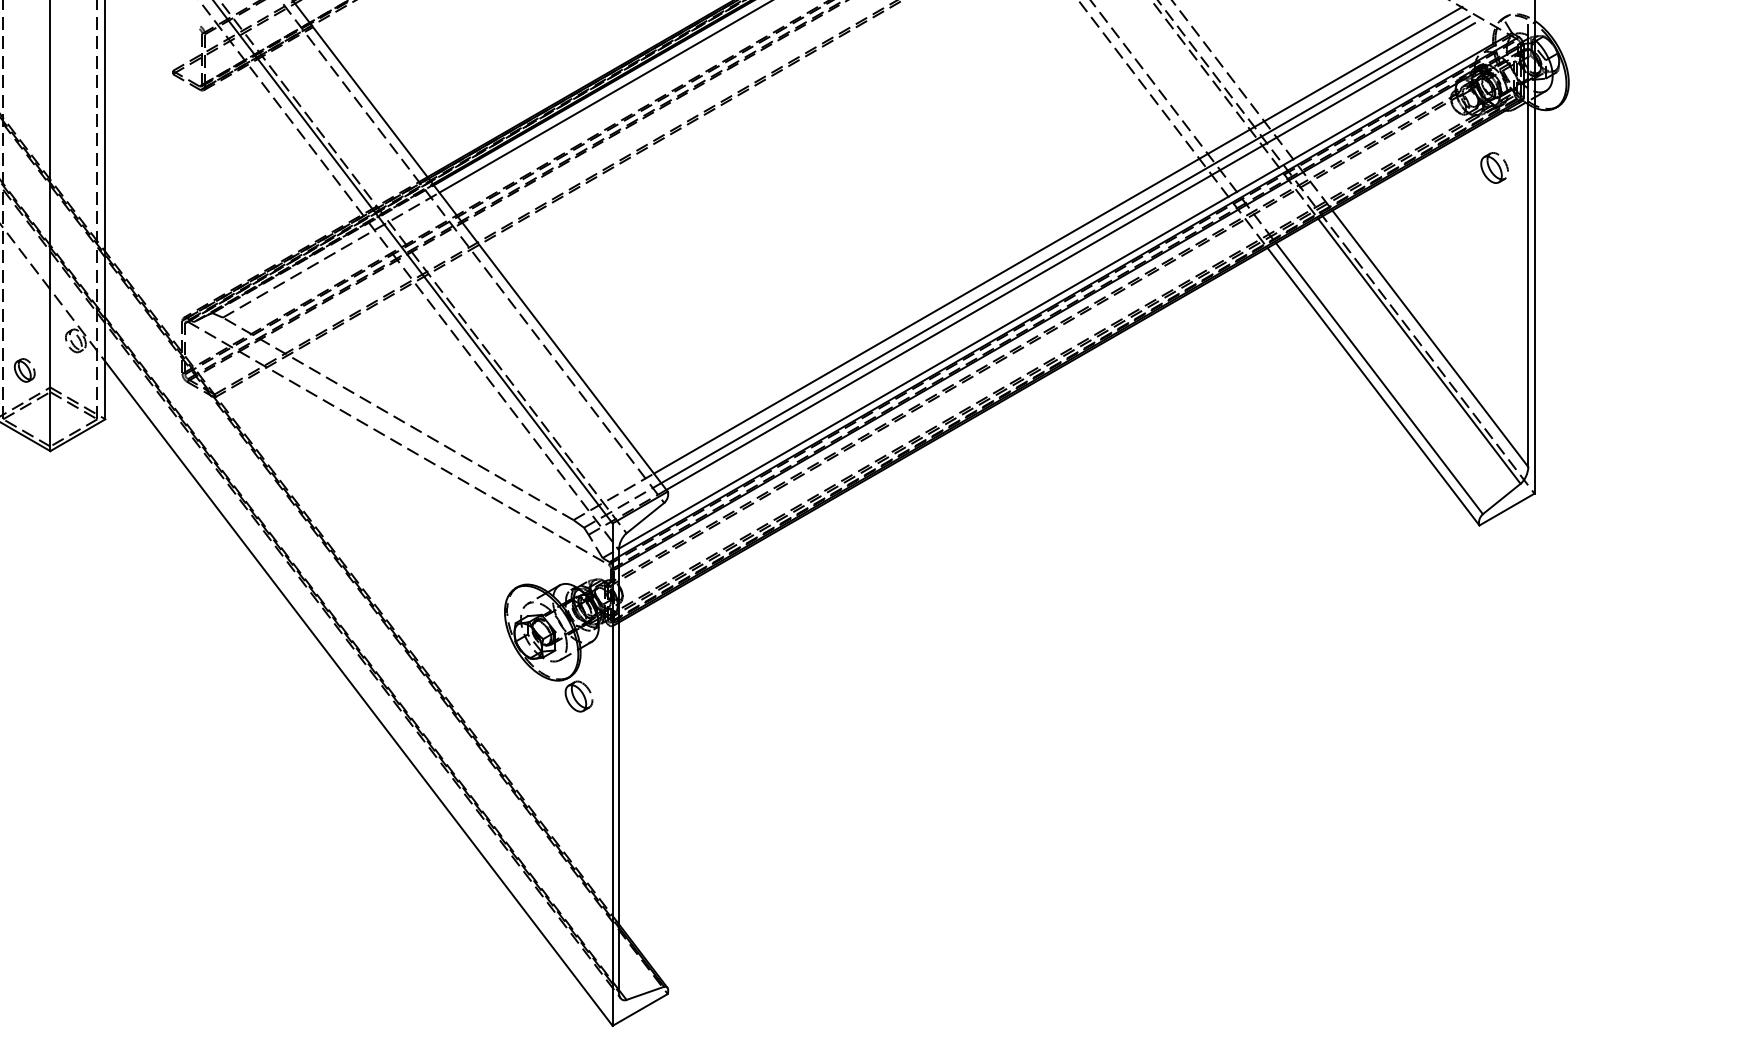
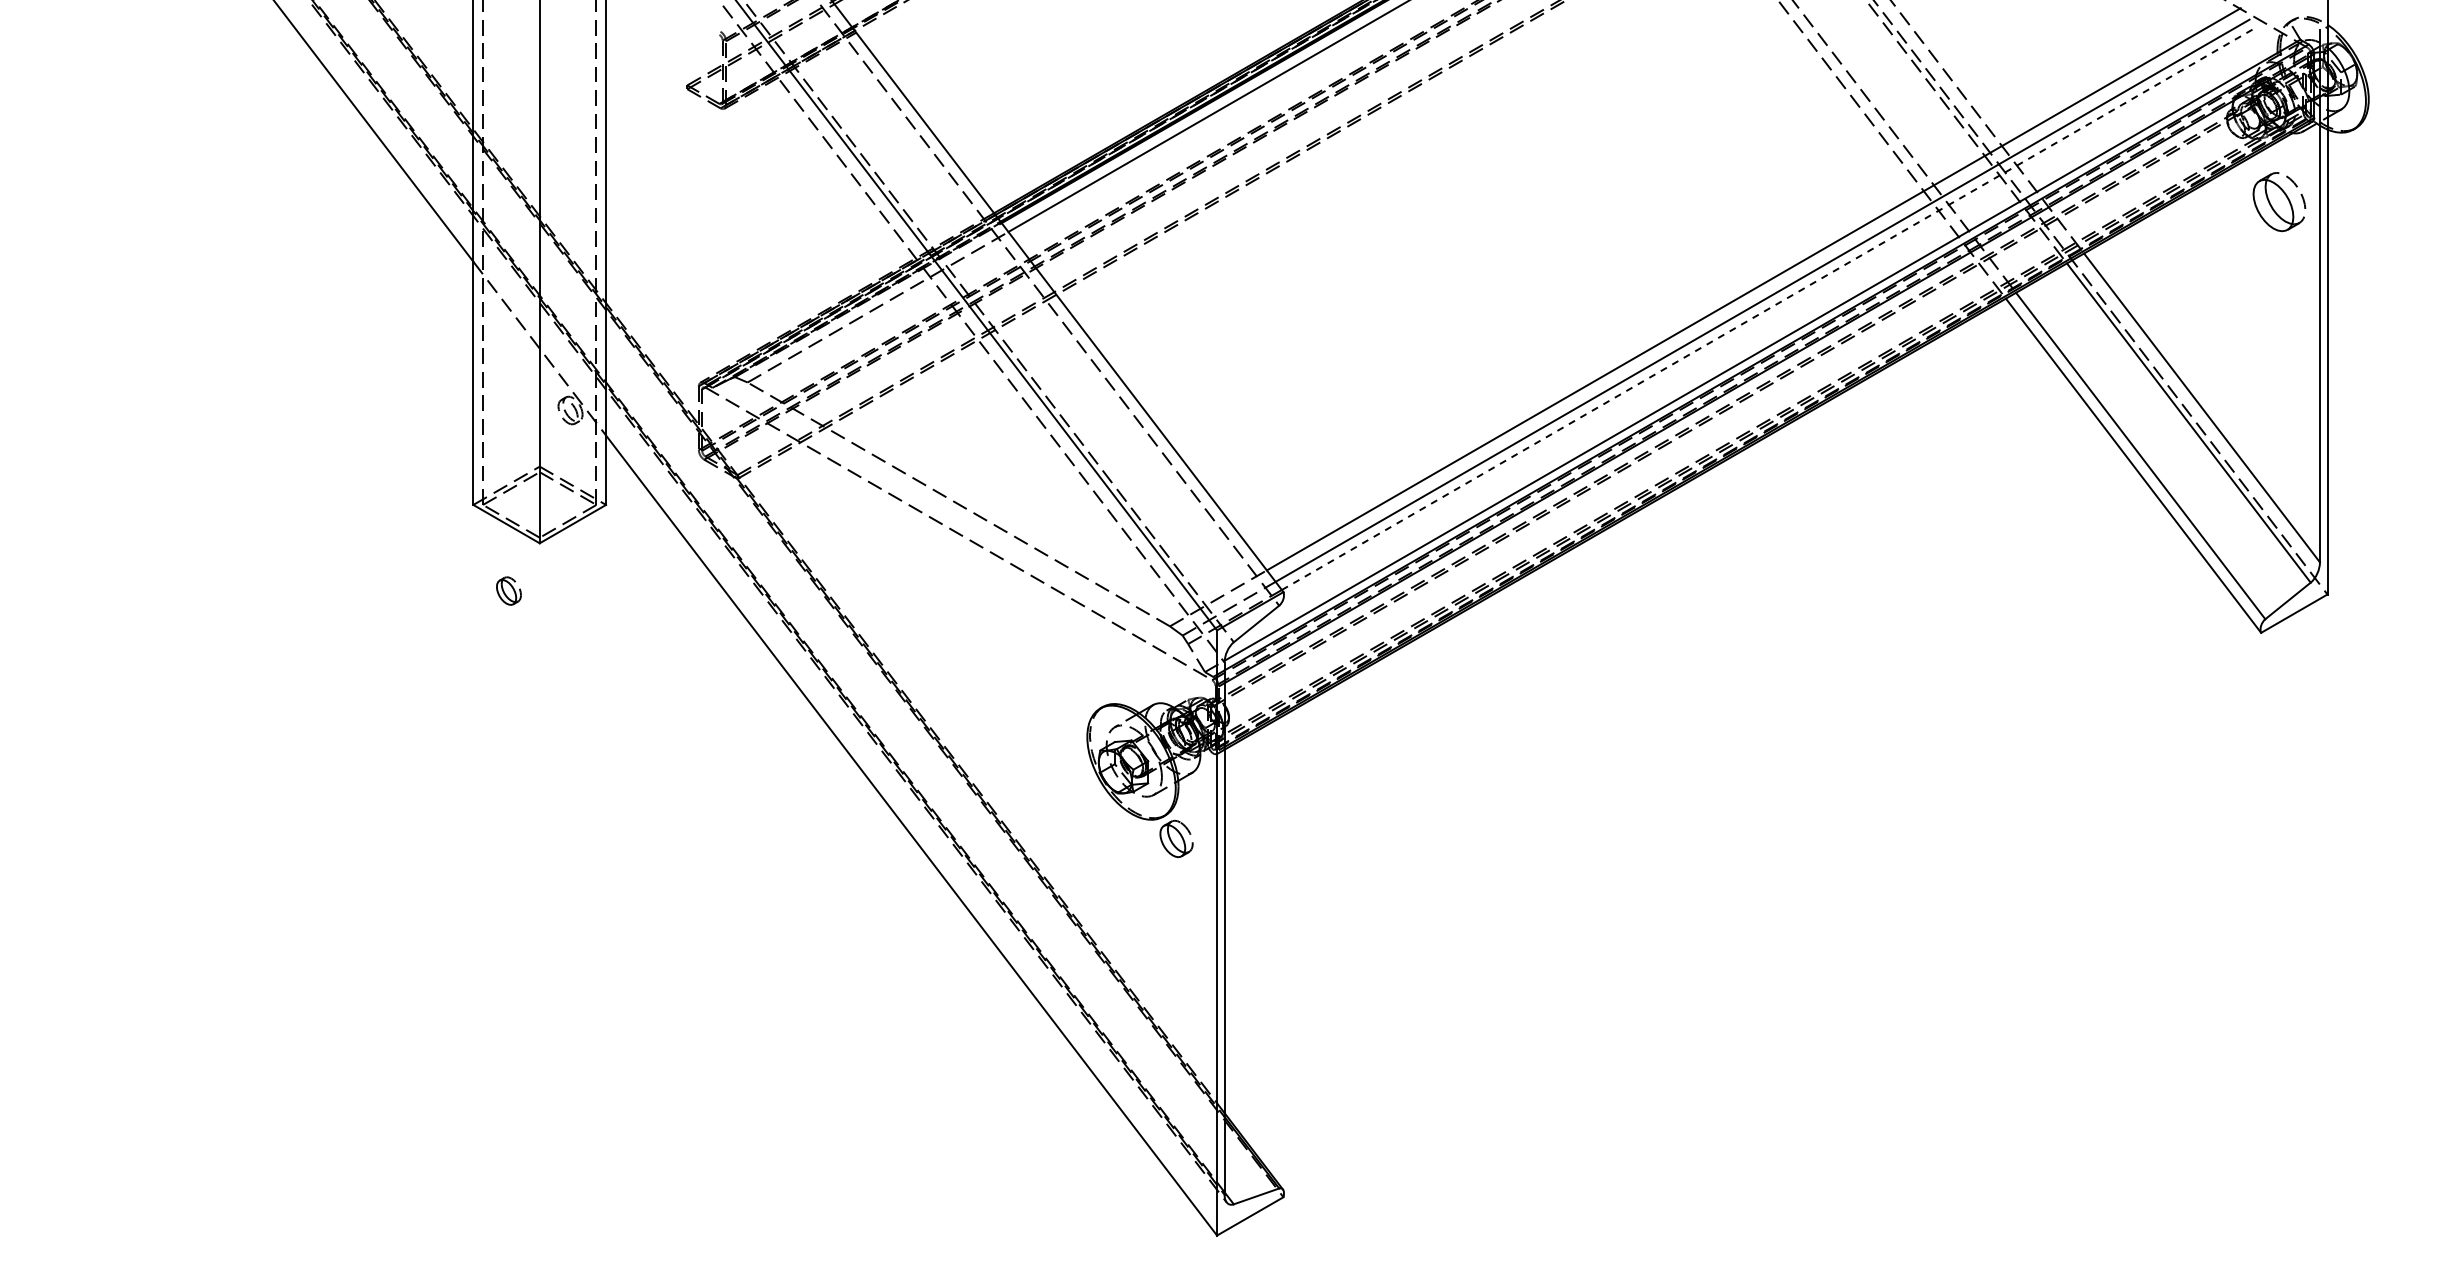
part: (1494, 168) -> (2279, 202), size x1.6
line: (1071, 256) -> (1769, 308), solid -> dashed
part: (24, 369) -> (508, 590), moved

